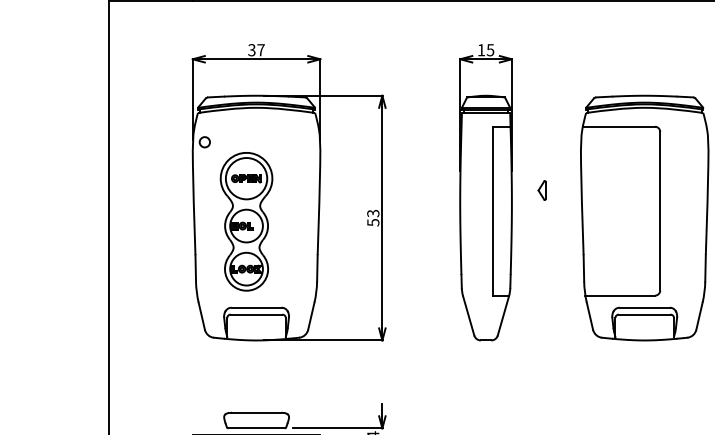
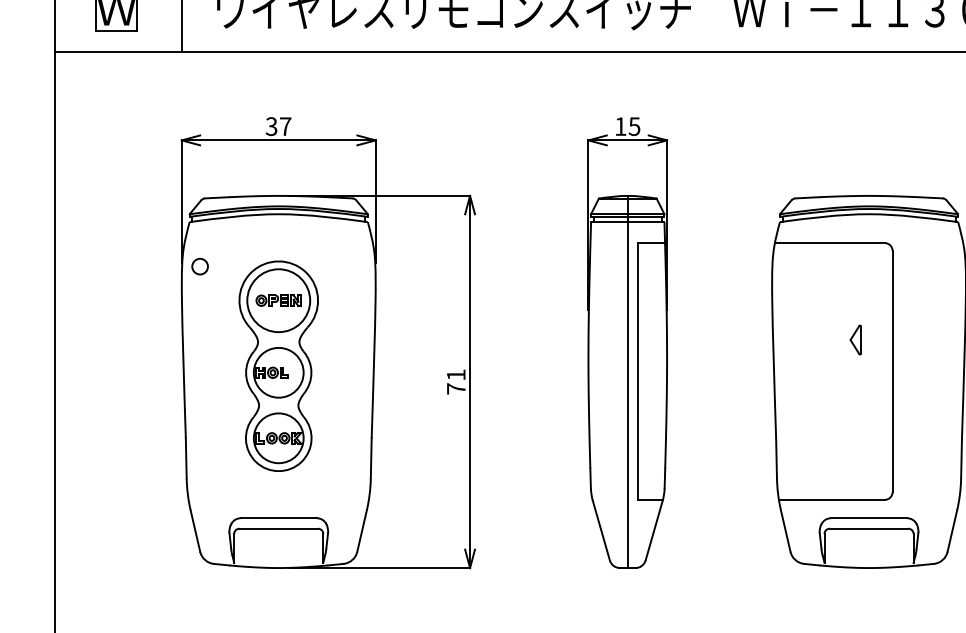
part: (541, 190) -> (855, 339), moved
line: (486, 217) -> (628, 381), added
text: (373, 218) -> (456, 382), 53 -> 71
part: (246, 221) -> (278, 365), moved

